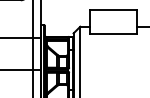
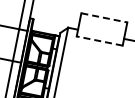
line: (114, 9) -> (105, 17), solid -> dashed
line: (113, 33) -> (99, 40), solid -> dashed

